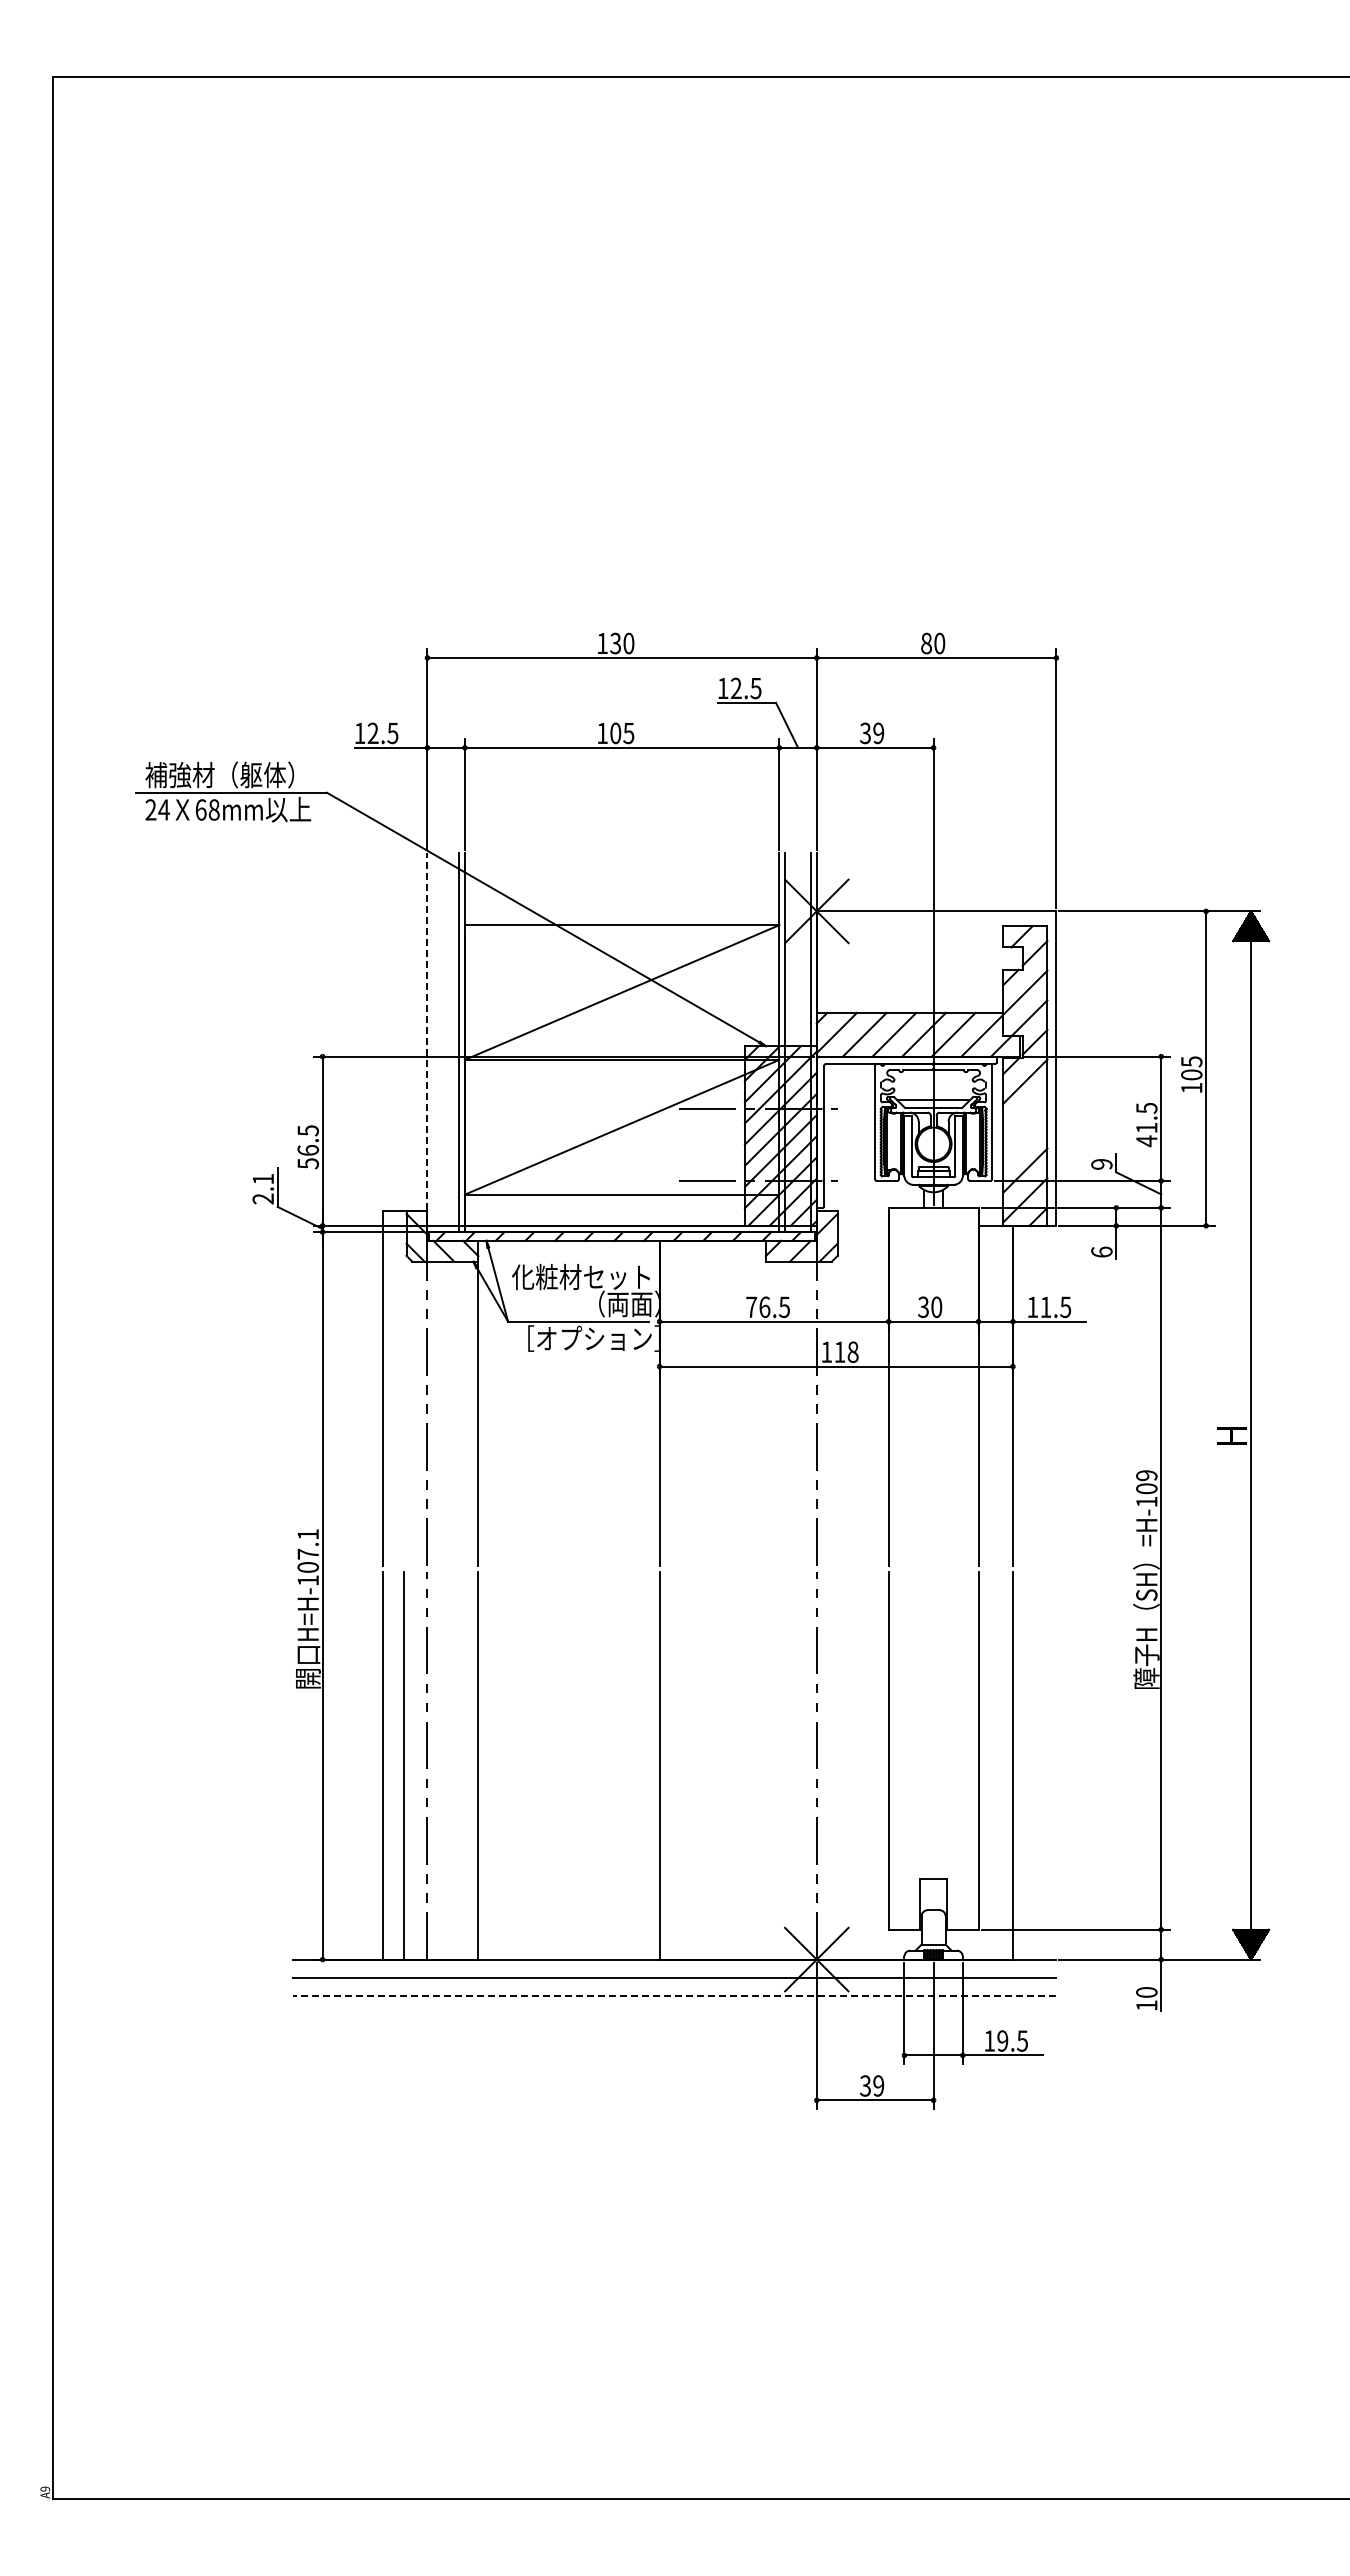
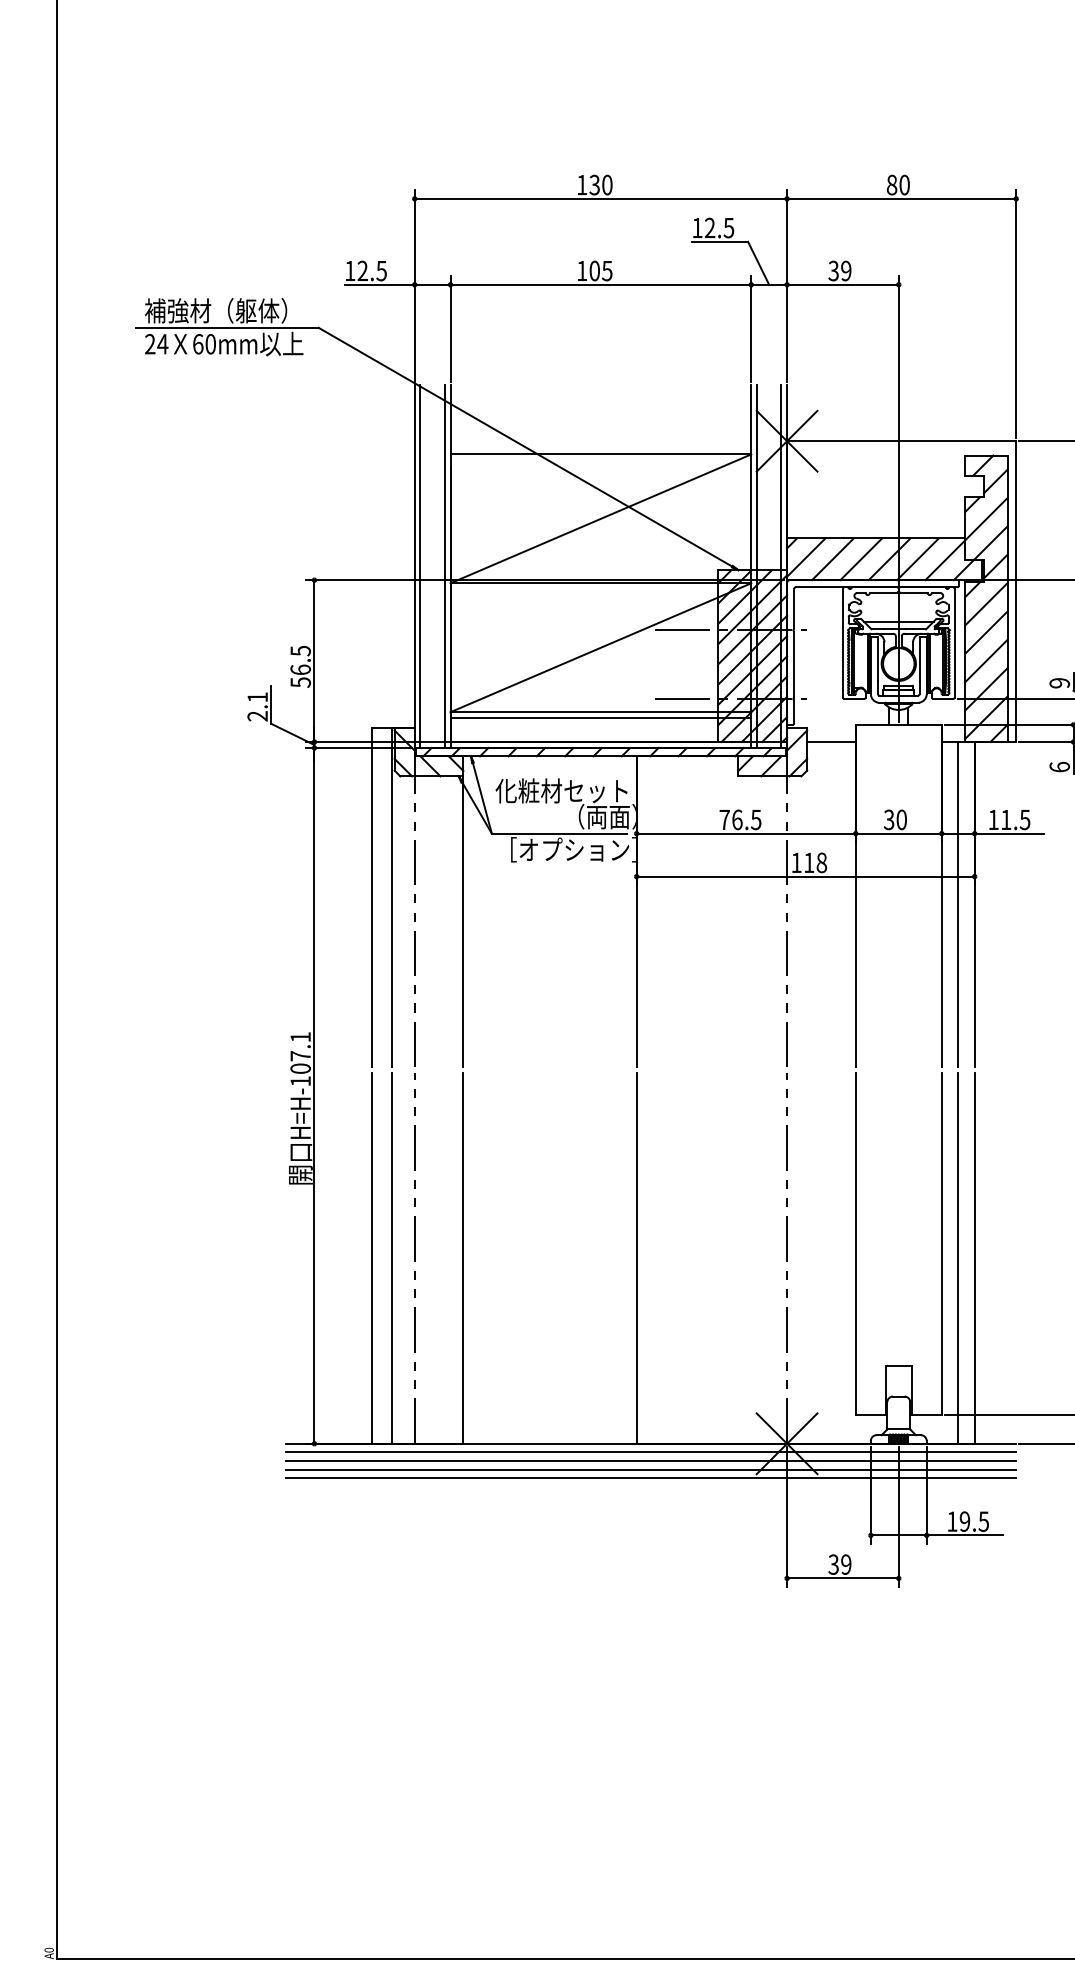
text: (213, 809) -> (210, 343), 68mm -> 60mm
line: (427, 1042) -> (414, 566), dashed -> solid
line: (433, 1042) -> (420, 566), added
line: (1025, 1111) -> (986, 632), added
line: (1025, 1140) -> (986, 660), added
line: (621, 1200) -> (600, 717), added
line: (862, 1225) -> (830, 741), added
line: (403, 1387) -> (391, 896), added
line: (995, 1395) -> (957, 904), added
line: (995, 1765) -> (957, 1258), added
line: (674, 1968) -> (650, 1452), added
line: (674, 1986) -> (650, 1469), added
line: (674, 1995) -> (650, 1478), dashed -> solid
text: (45, 2488) -> (49, 1949), A9 -> A0

